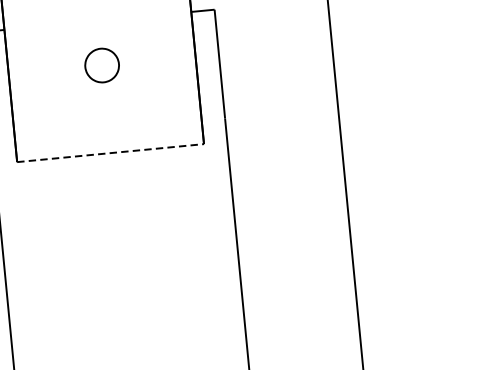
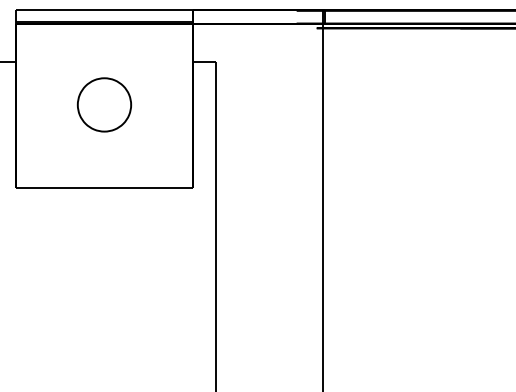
part: (102, 65) -> (104, 104), size x1.67
line: (110, 153) -> (104, 188), dashed -> solid

